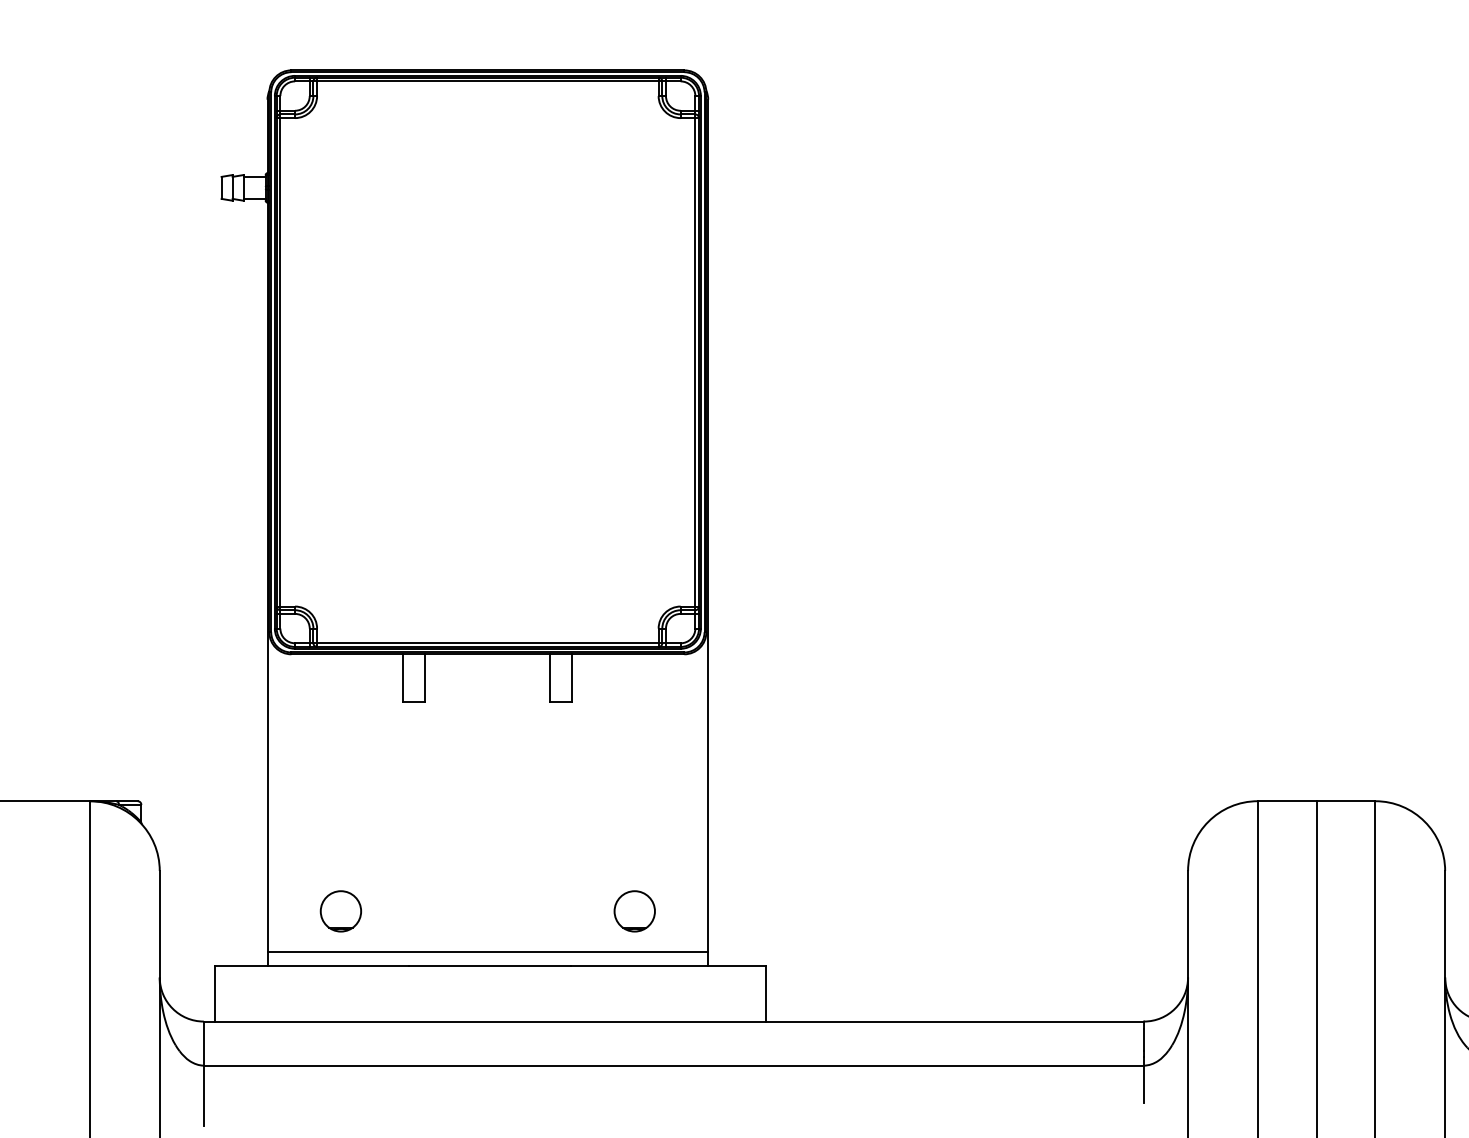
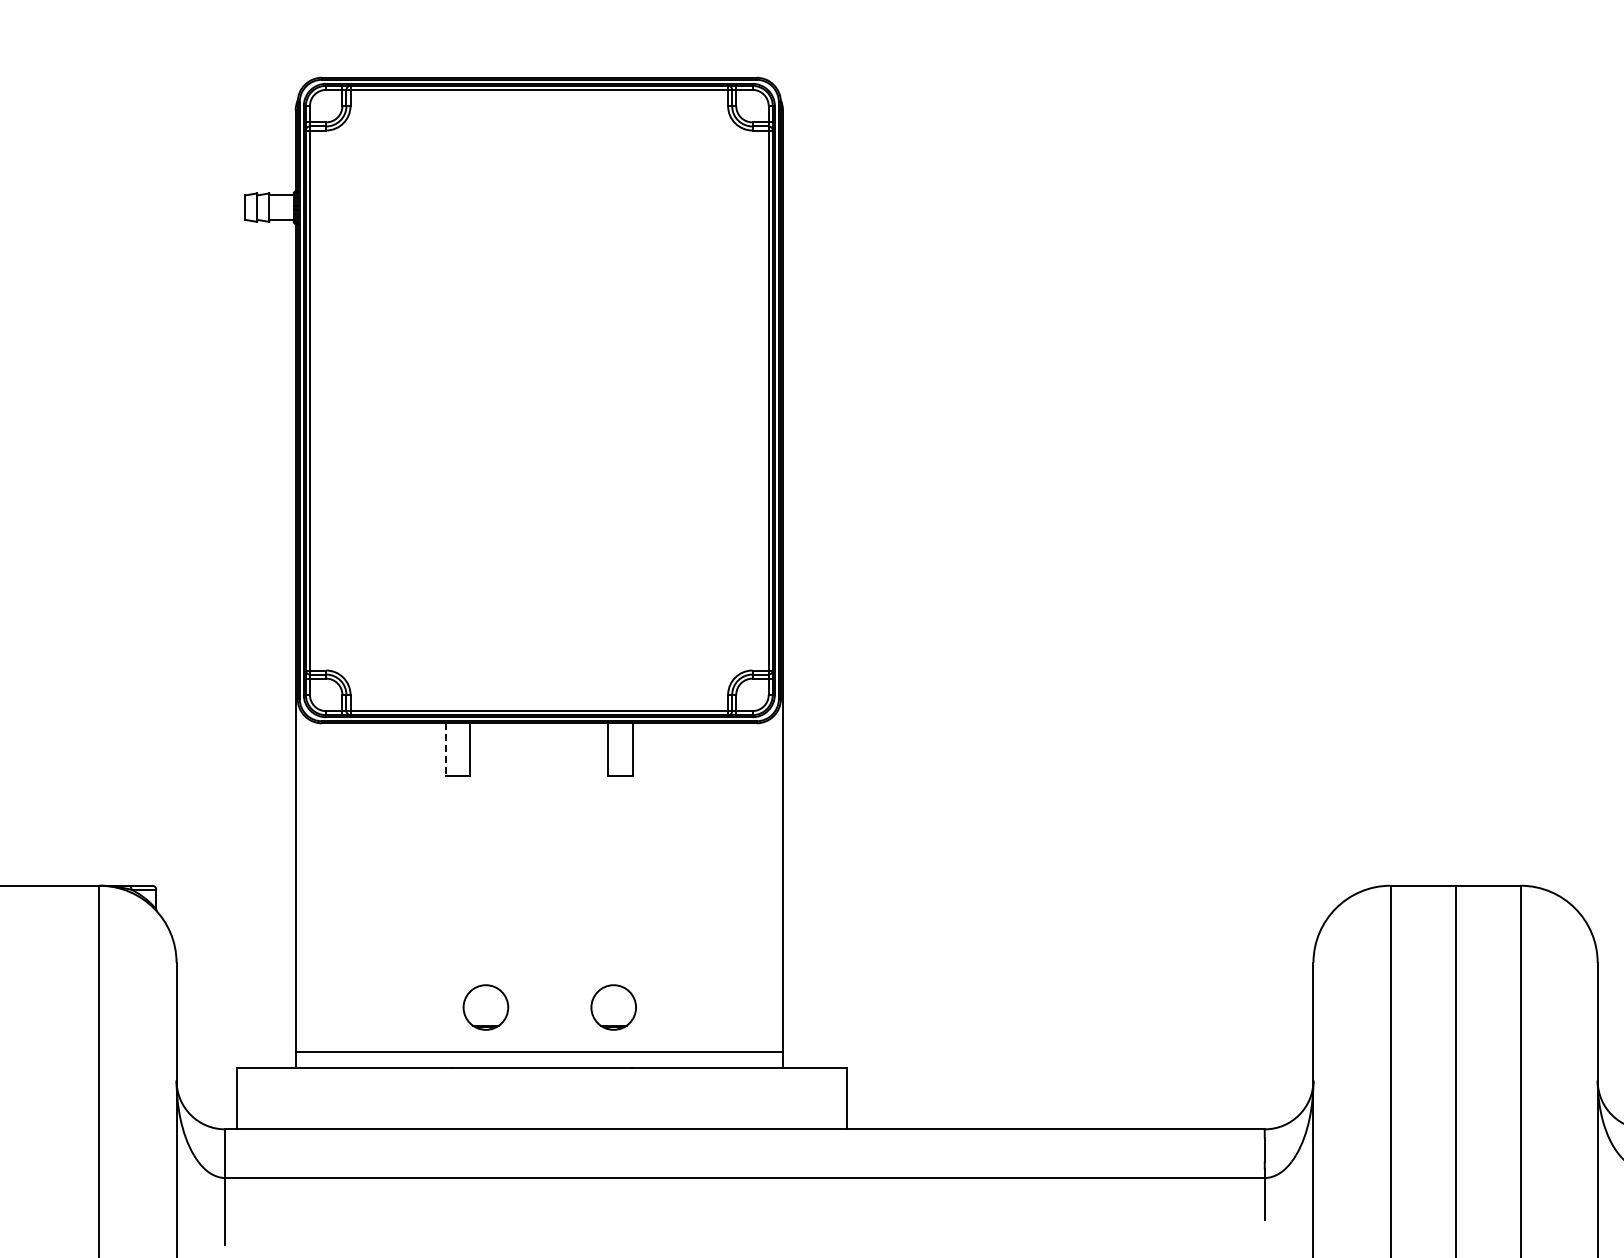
line: (403, 678) -> (445, 750), solid -> dashed
part: (340, 911) -> (485, 1007), moved
part: (634, 911) -> (613, 1007), moved

